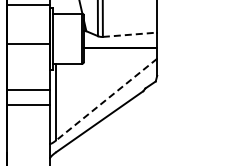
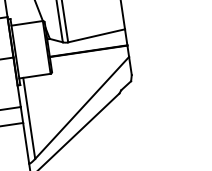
line: (130, 34) -> (97, 35), dashed -> solid
line: (106, 99) -> (81, 108), dashed -> solid

